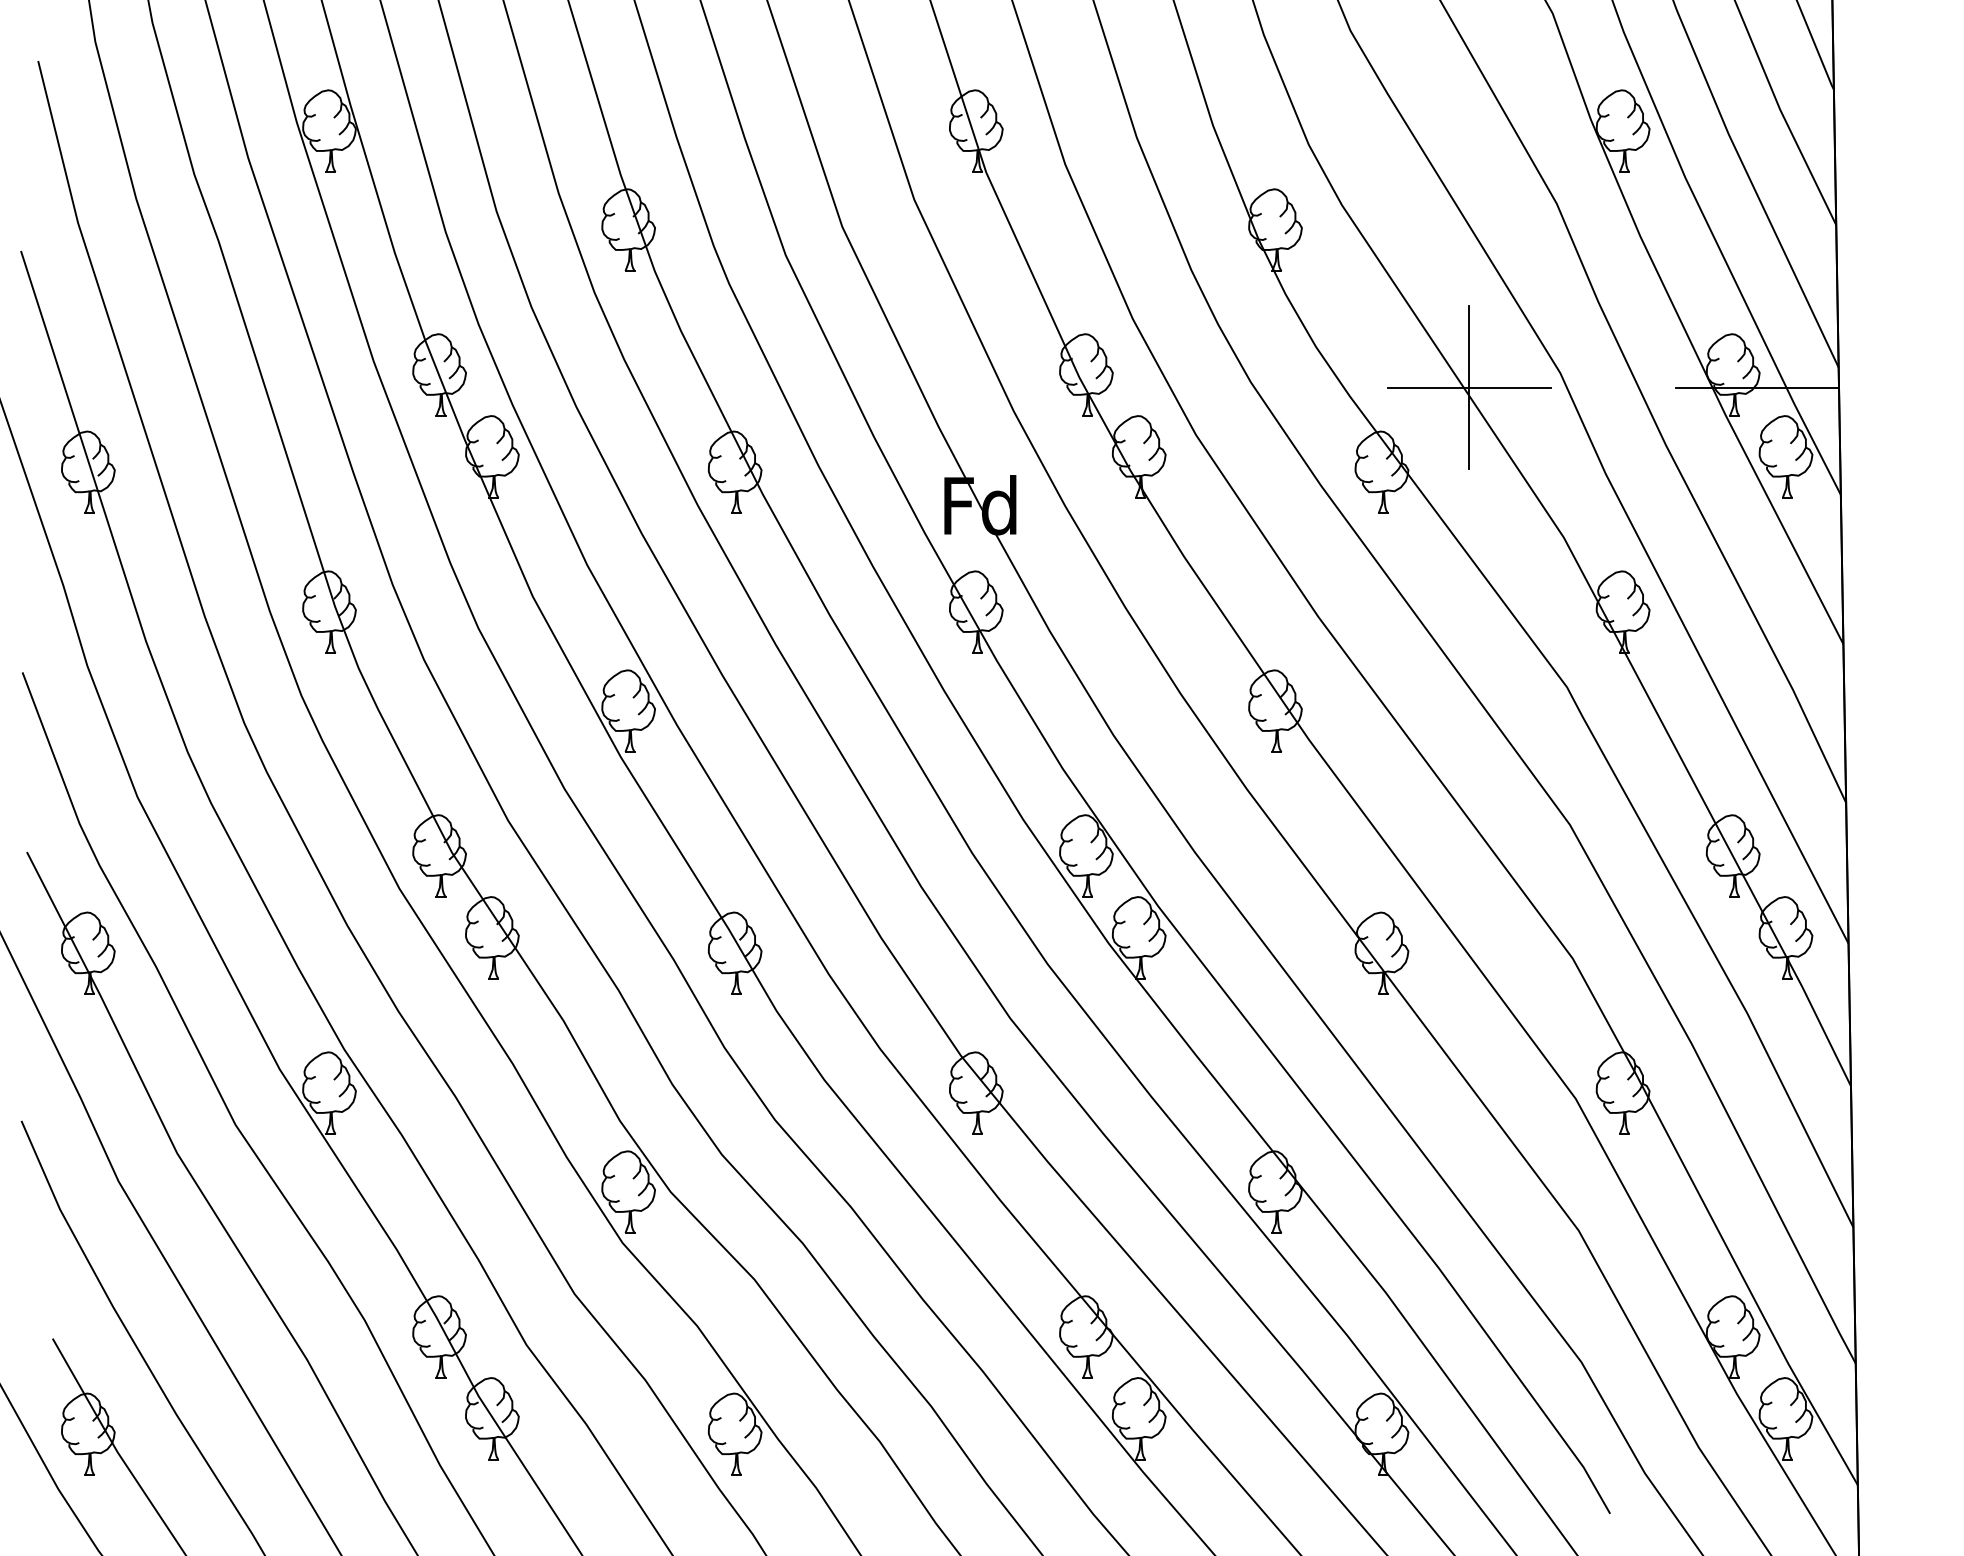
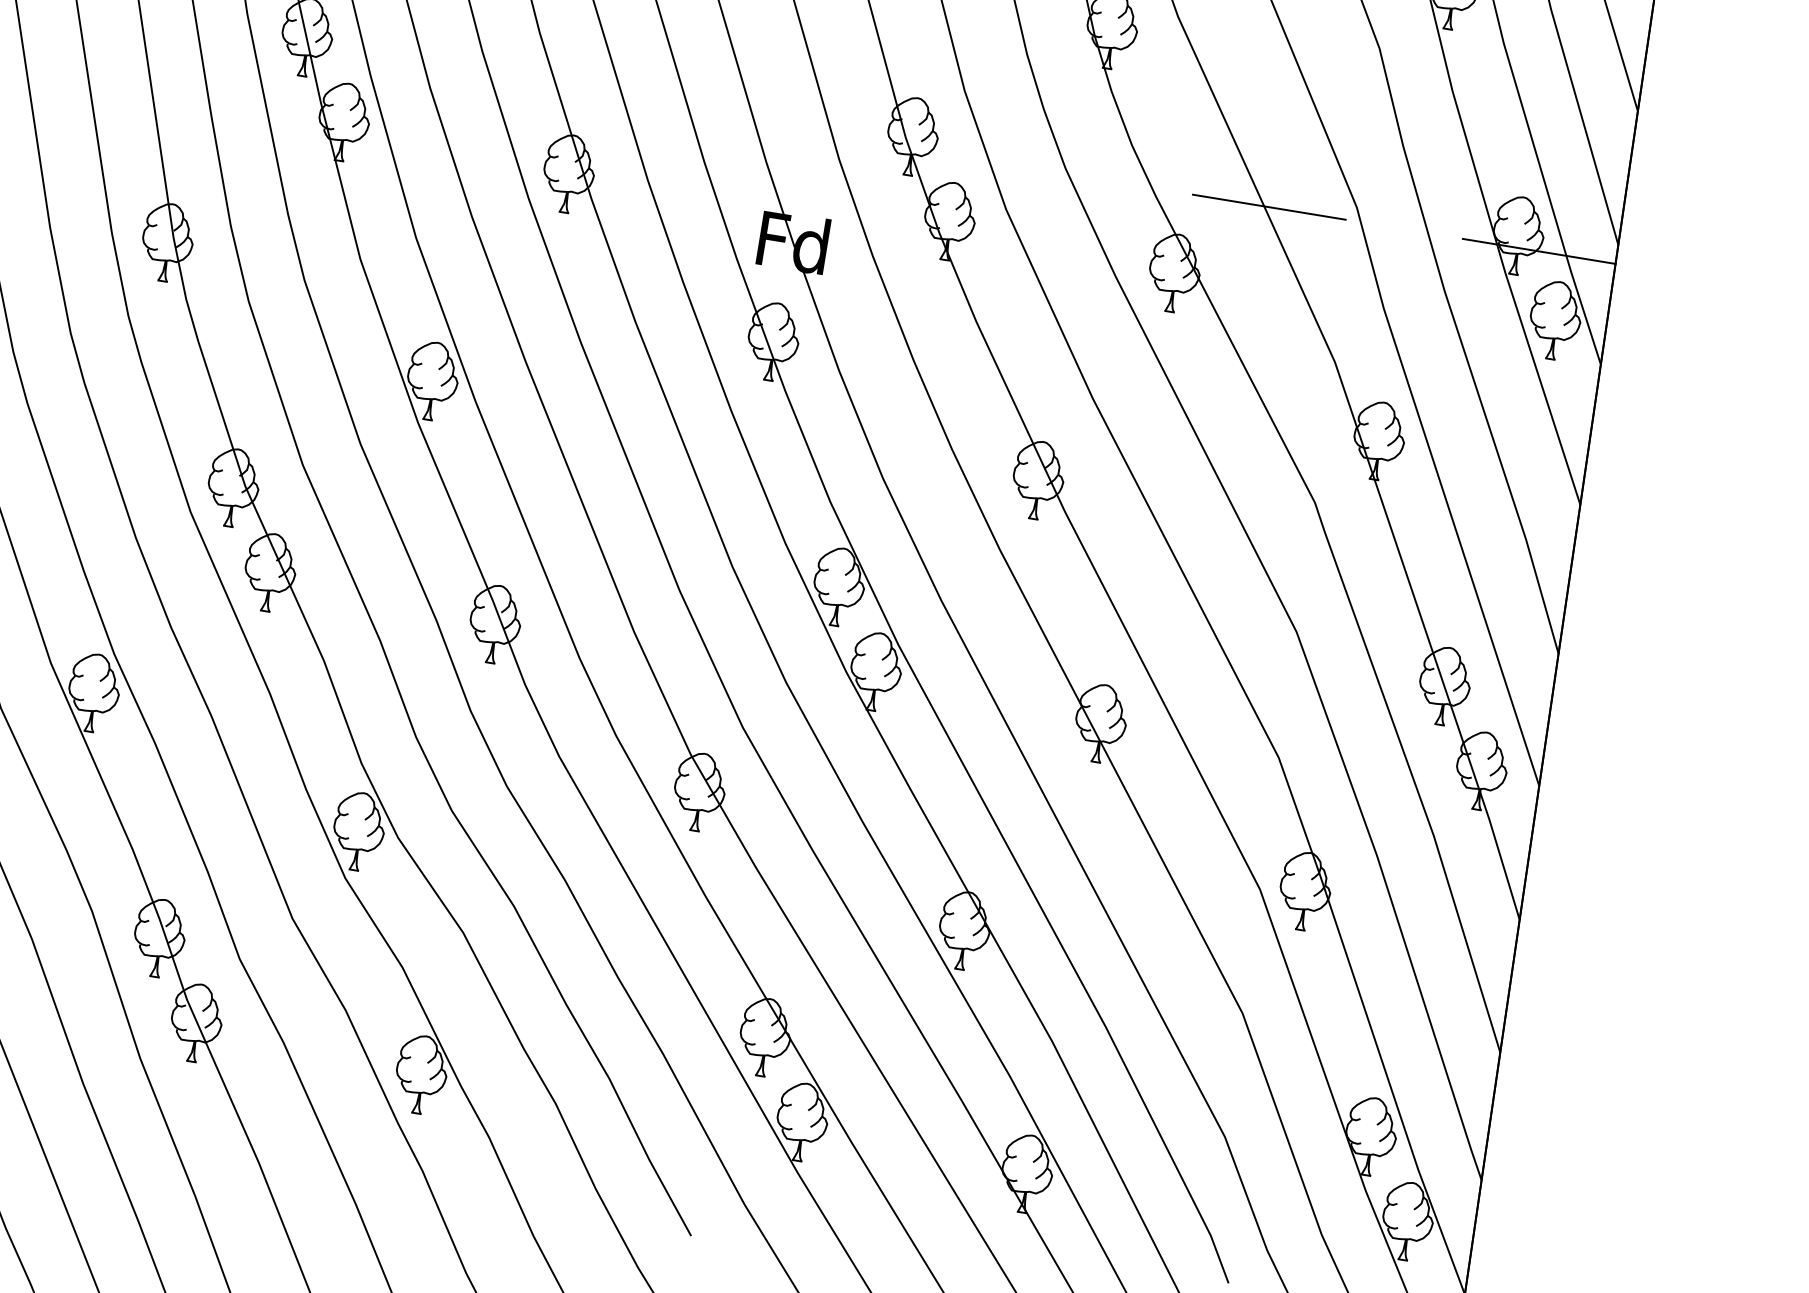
line: (1469, 387) -> (1269, 207), removed

